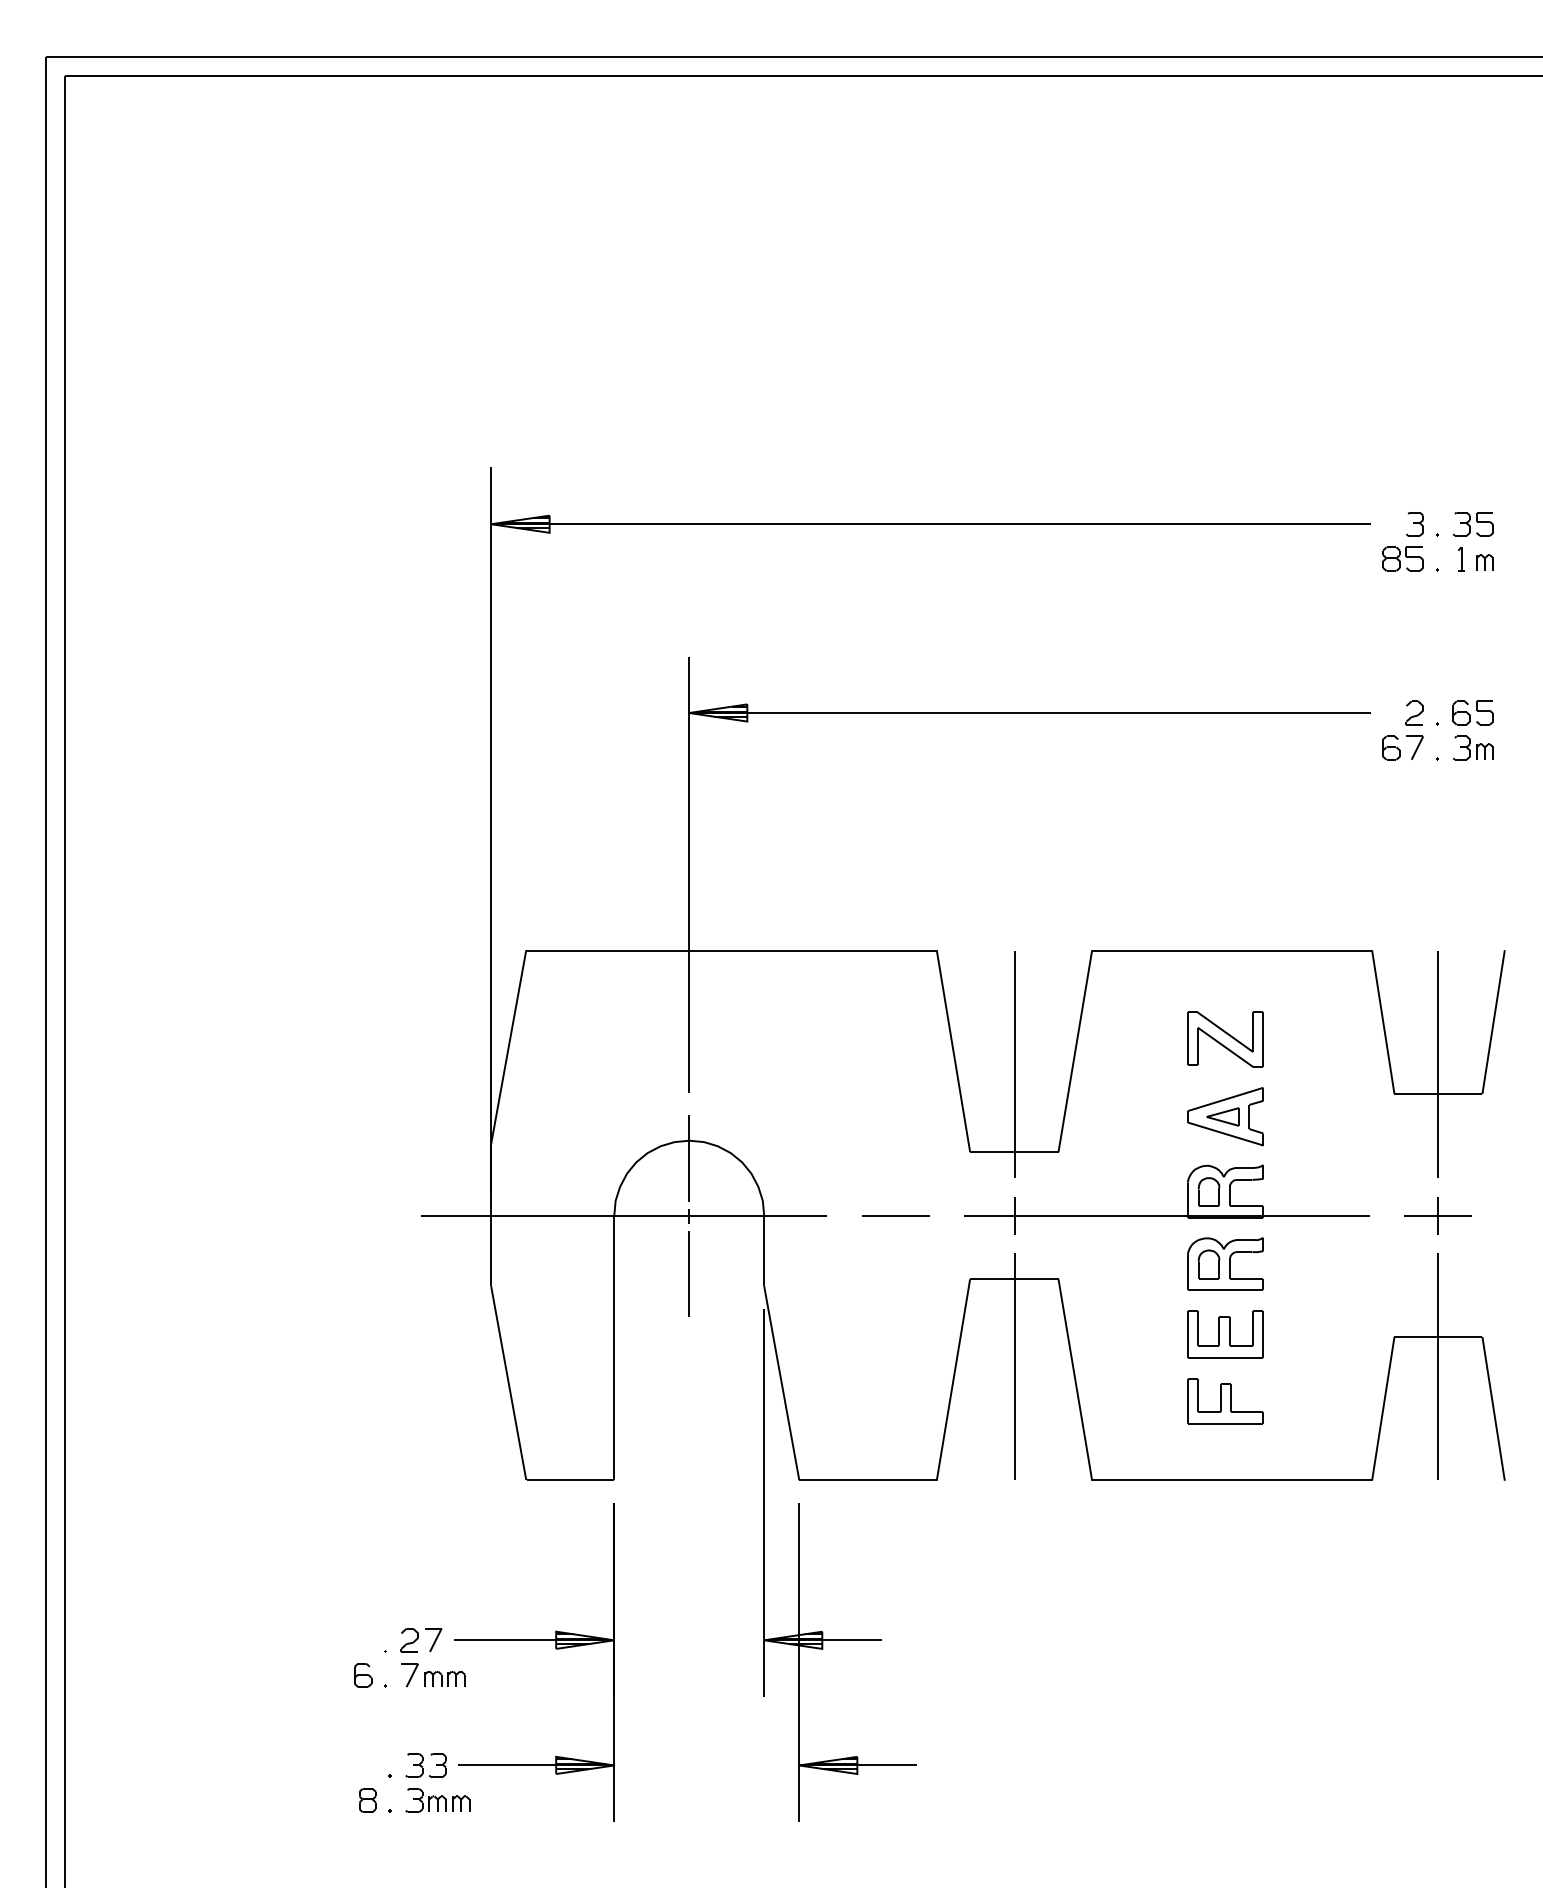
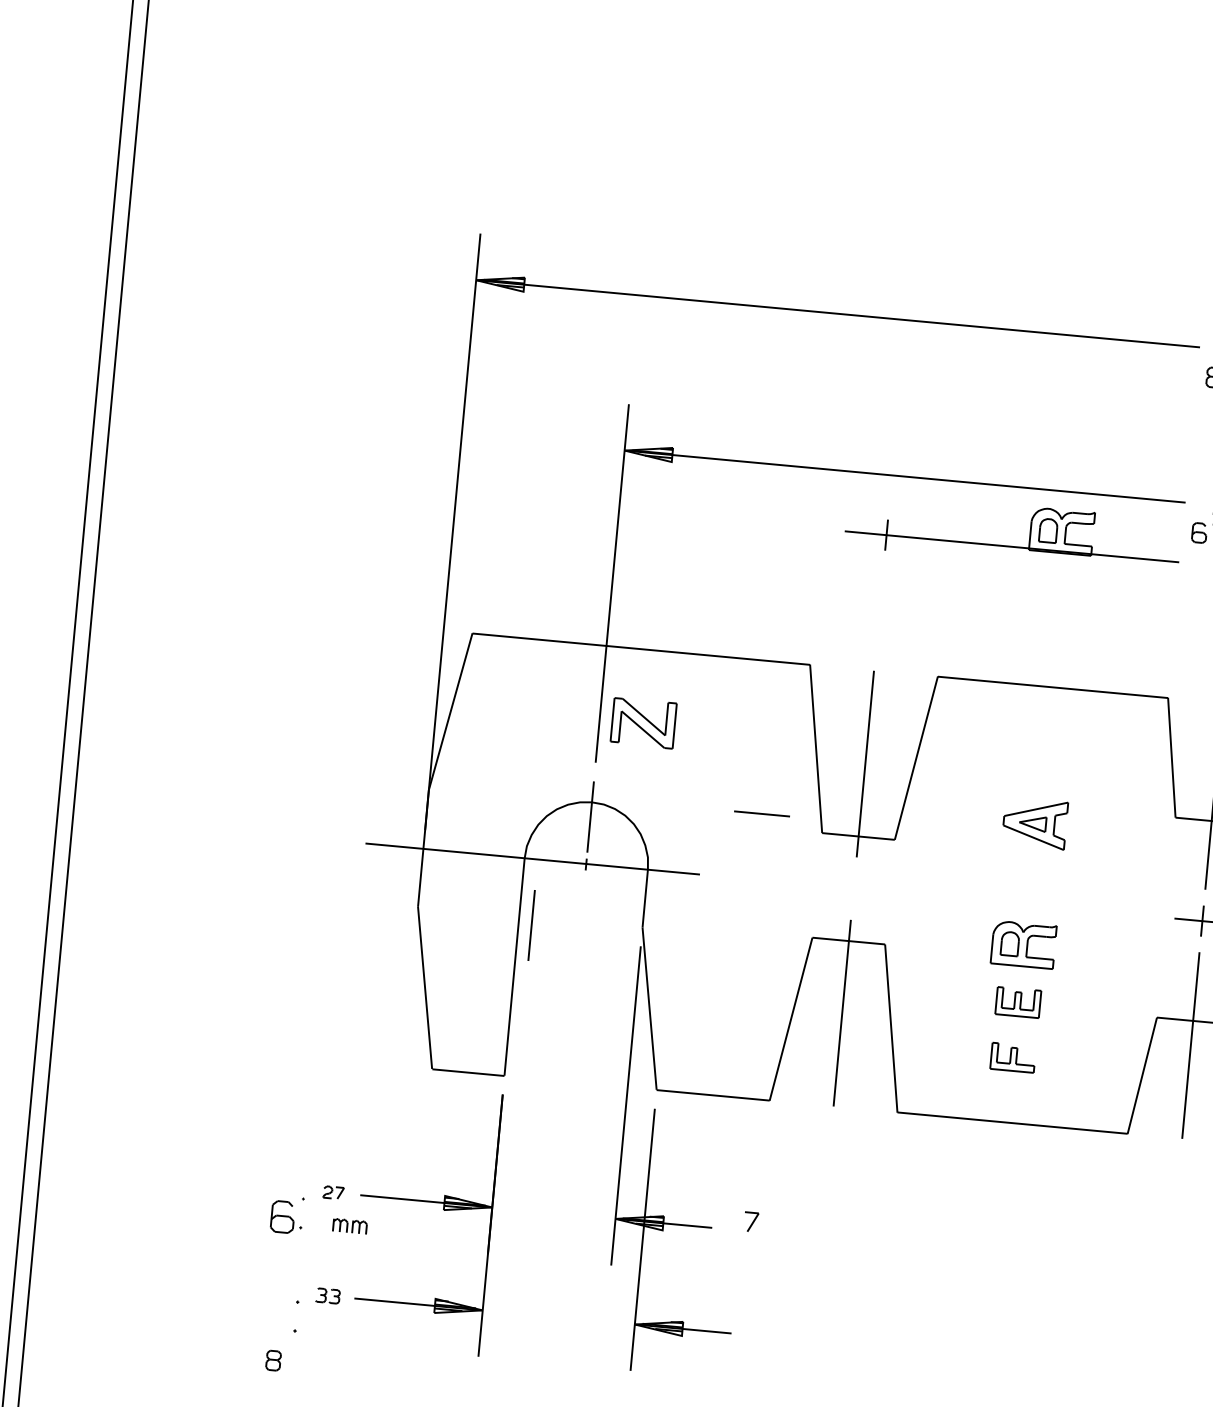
part: (1225, 1039) -> (643, 723), moved
line: (895, 1215) -> (762, 813), moved
part: (1166, 1215) -> (1011, 546), moved
line: (688, 1273) -> (531, 925), moved
part: (1225, 1334) -> (1018, 1002), size x0.7
part: (1225, 1401) -> (1013, 1057), size x0.7
part: (421, 1640) -> (333, 1192), size x0.6
part: (363, 1675) -> (283, 1217), size x1.6
part: (409, 1675) -> (750, 1222), moved
part: (425, 1765) -> (327, 1296), size x0.7
part: (367, 1800) -> (273, 1360), moved
part: (437, 1800) -> (334, 1325), removed

